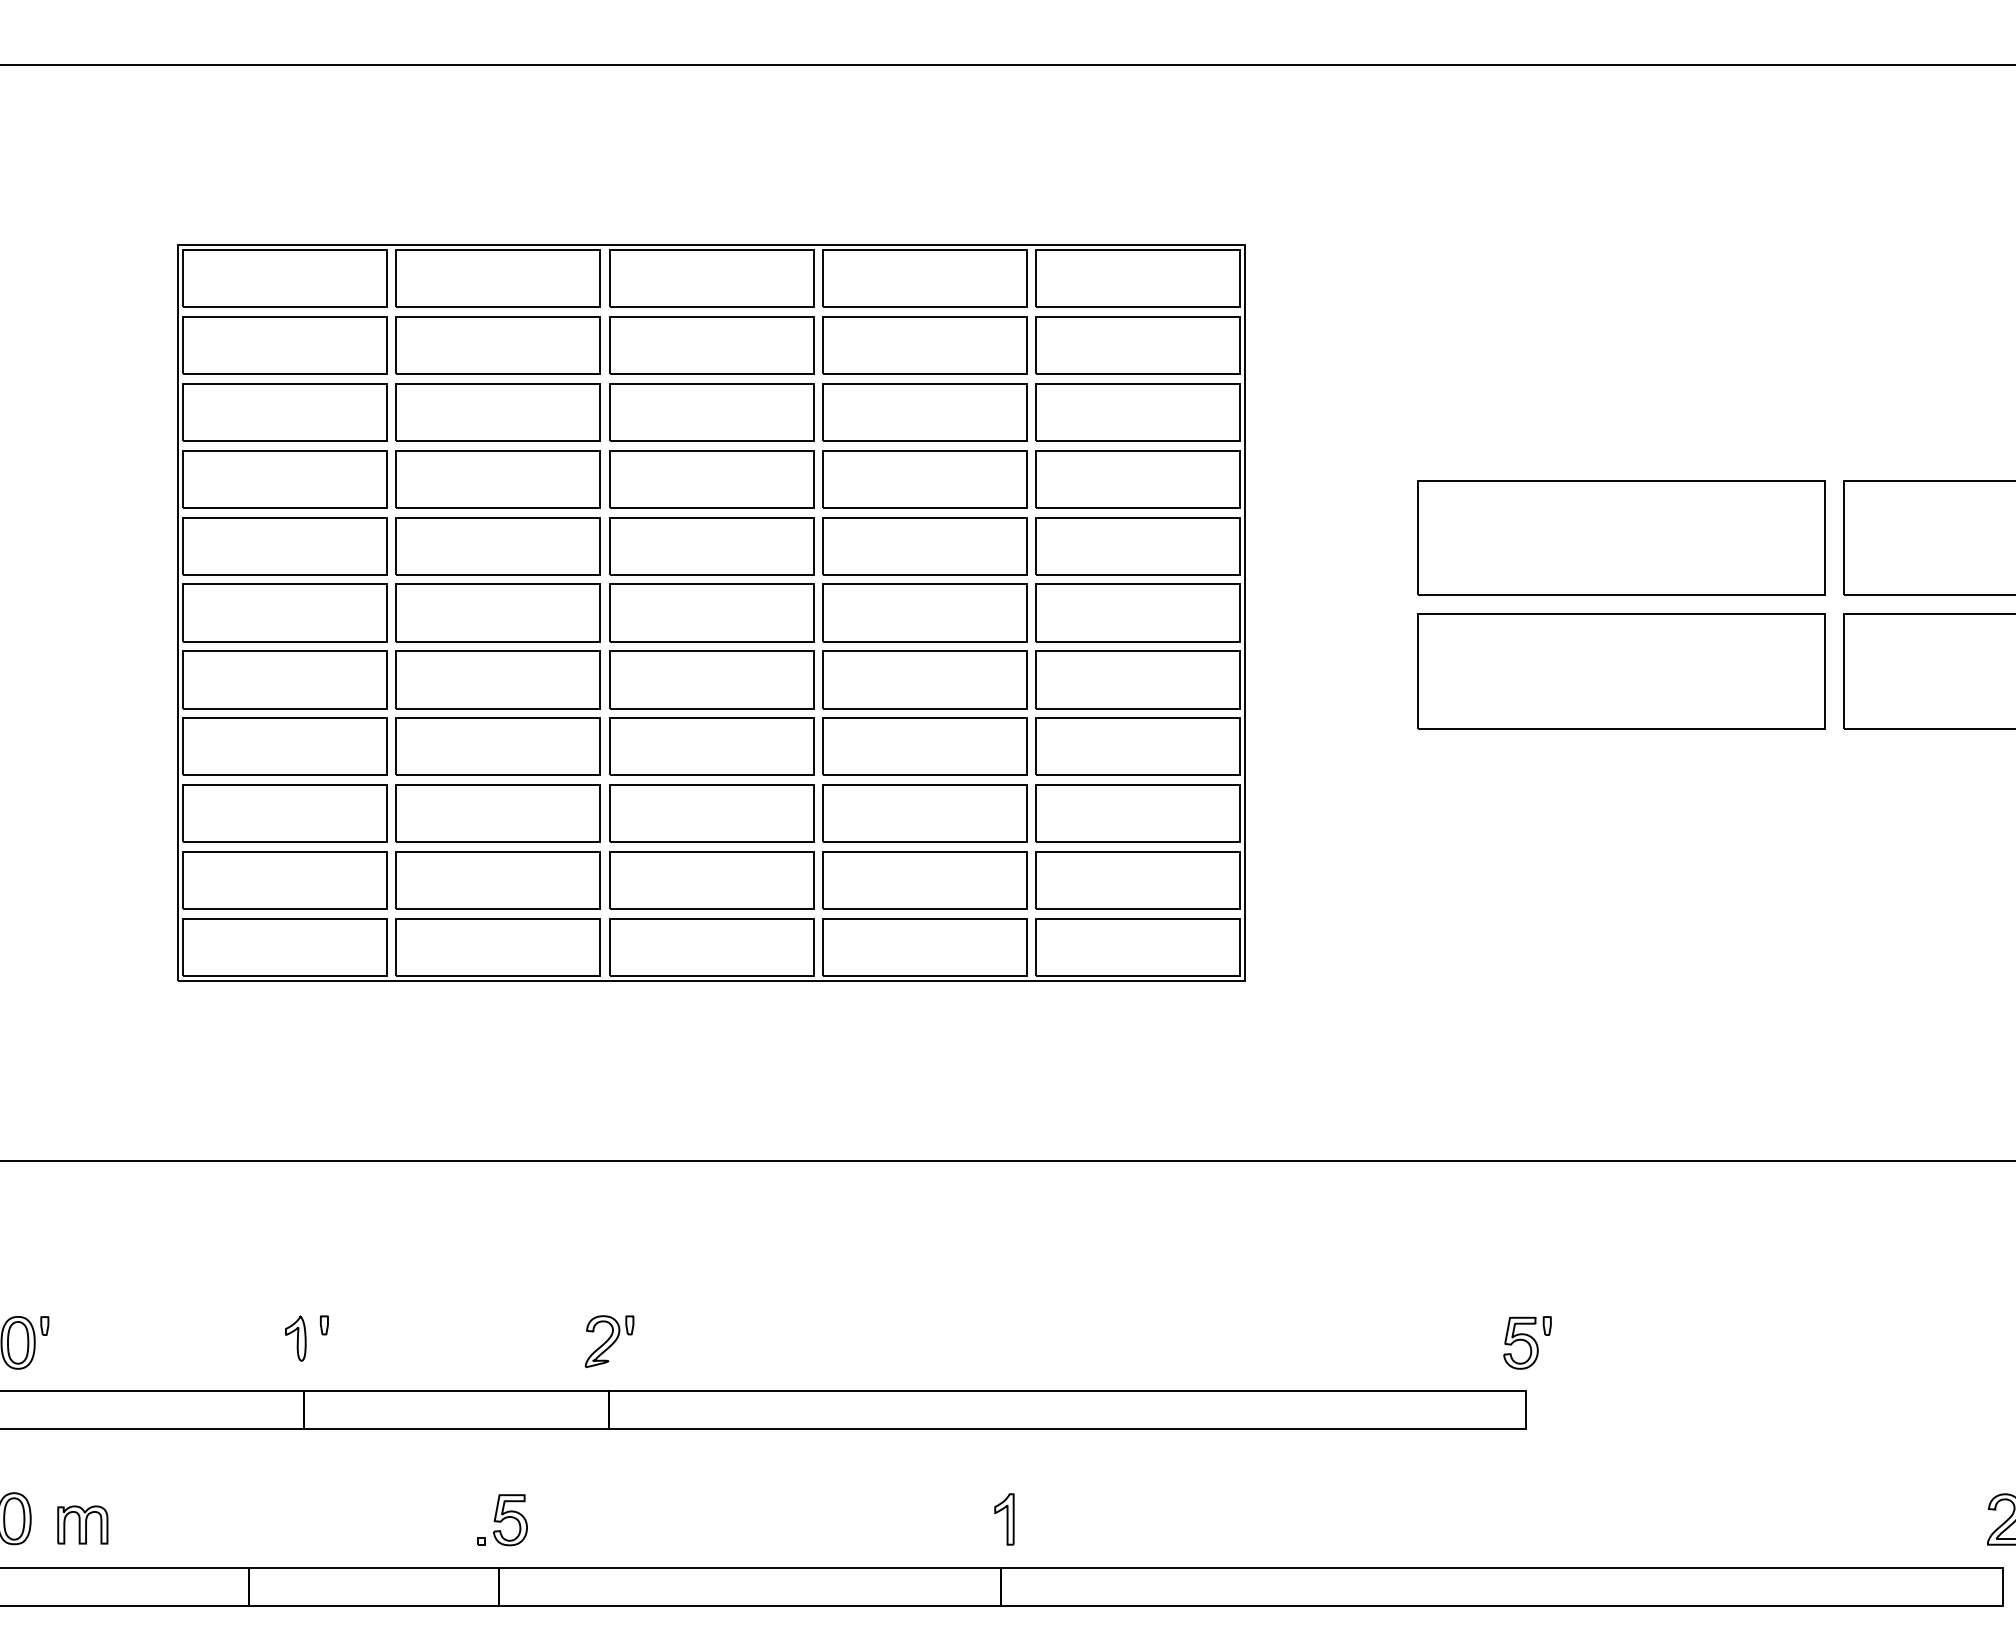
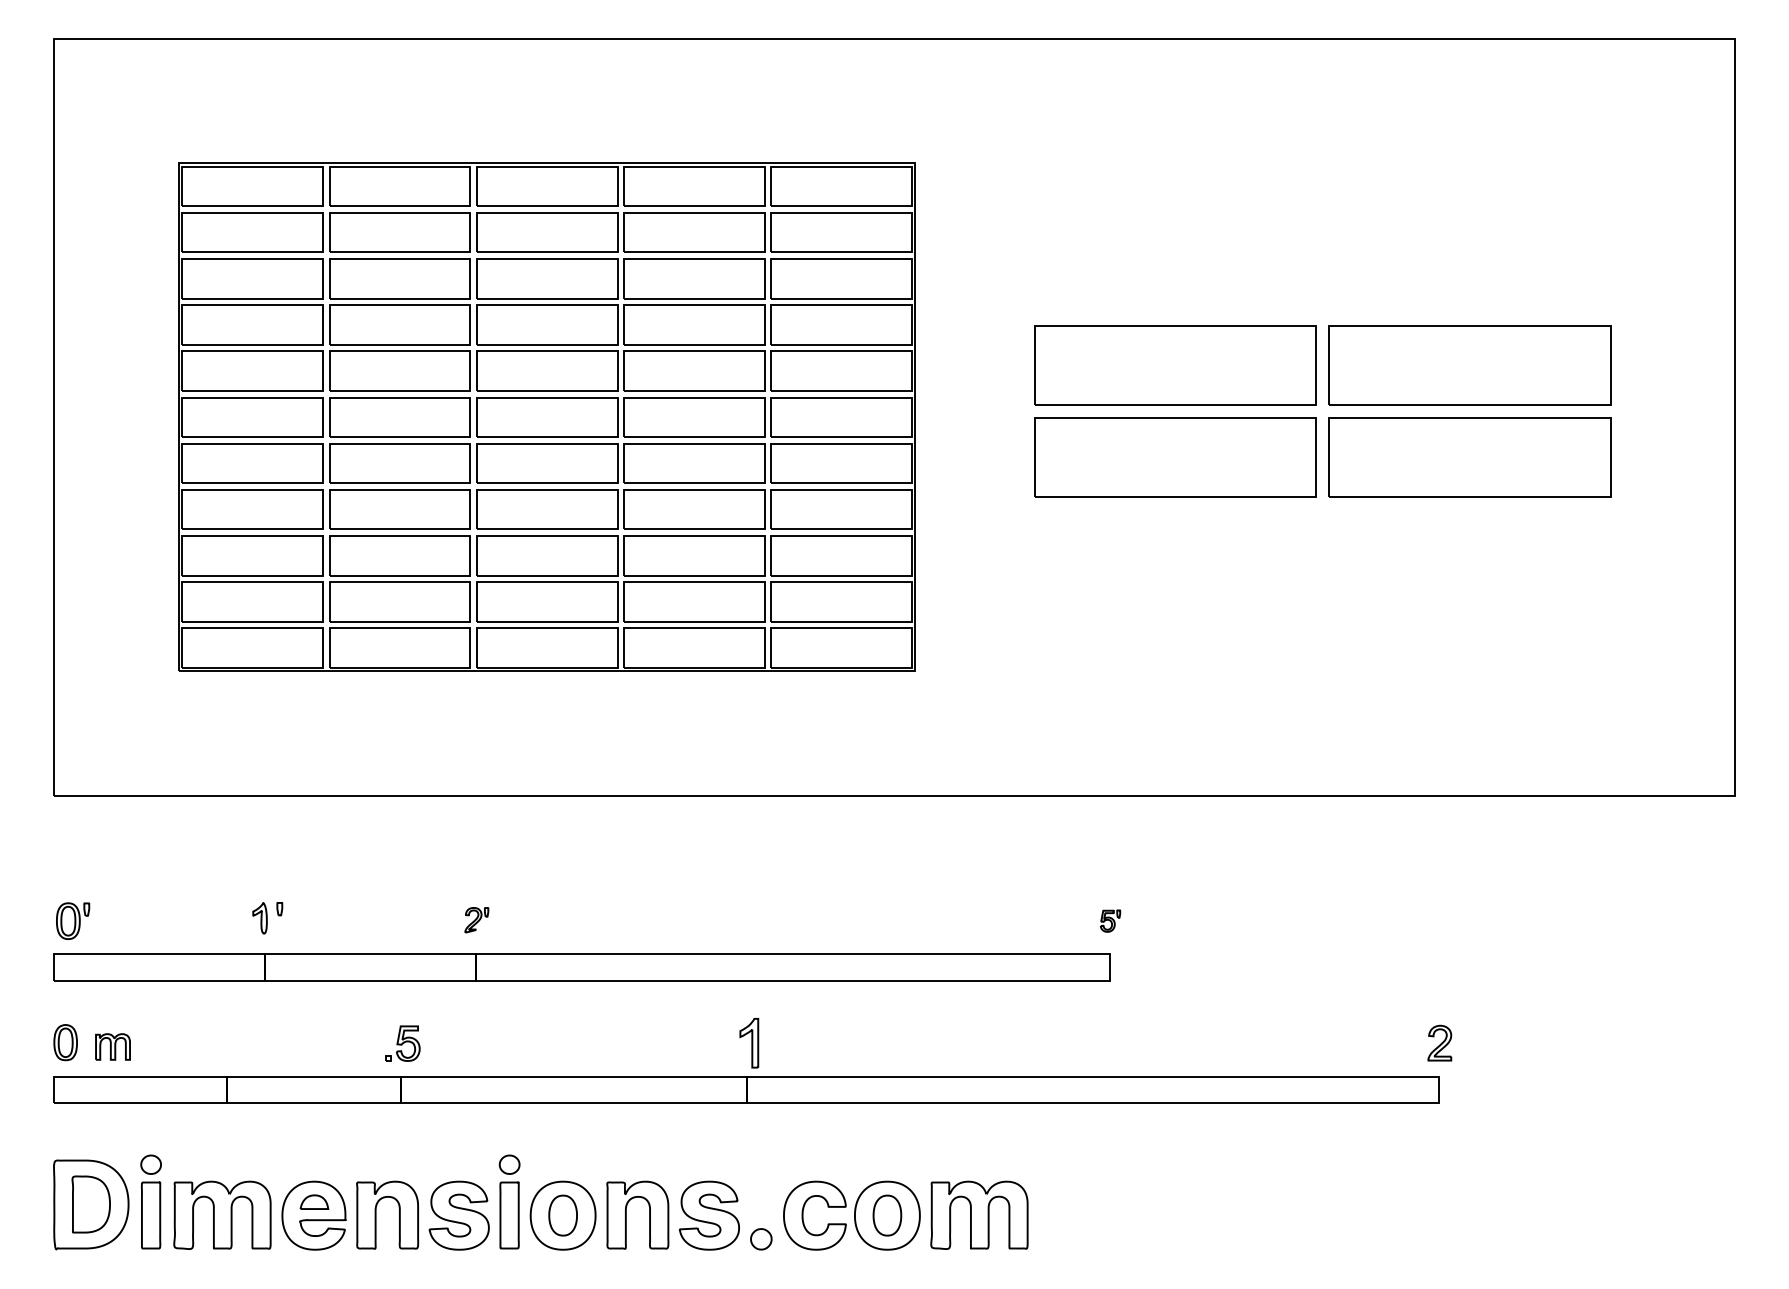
part: (609, 1340) -> (476, 919), size x0.7
part: (1527, 1341) -> (1110, 920), size x0.6
part: (1004, 1518) -> (749, 1042), size x1.4

